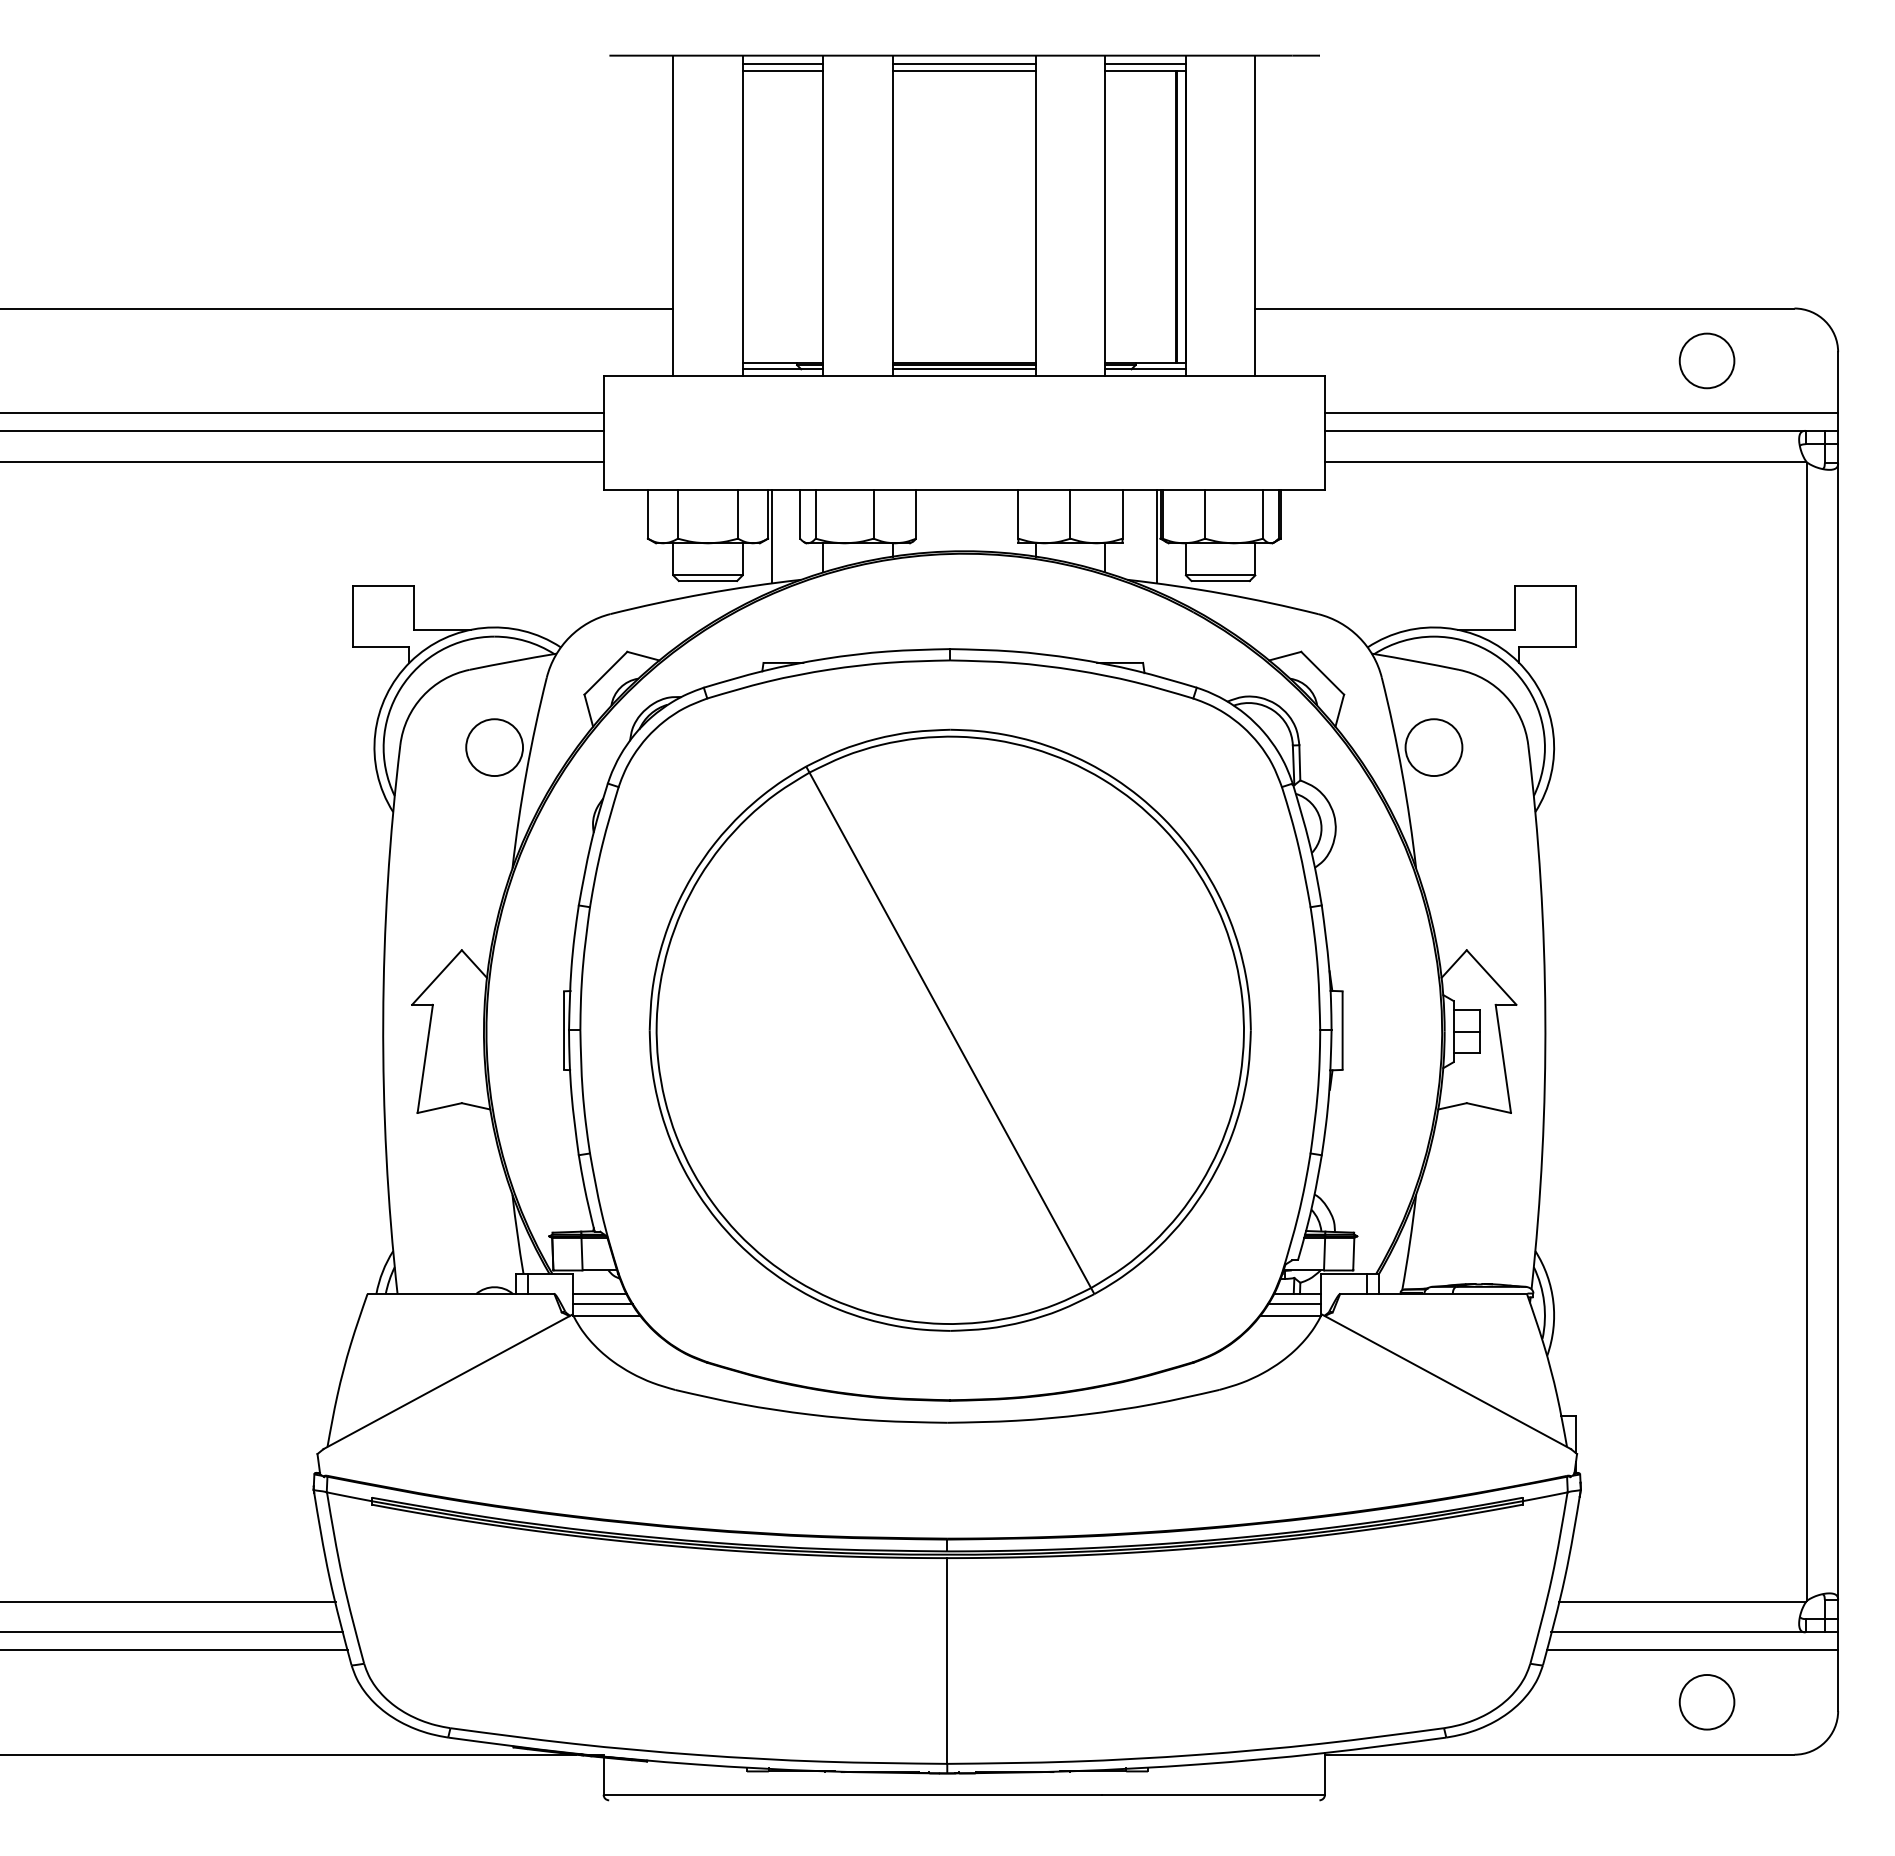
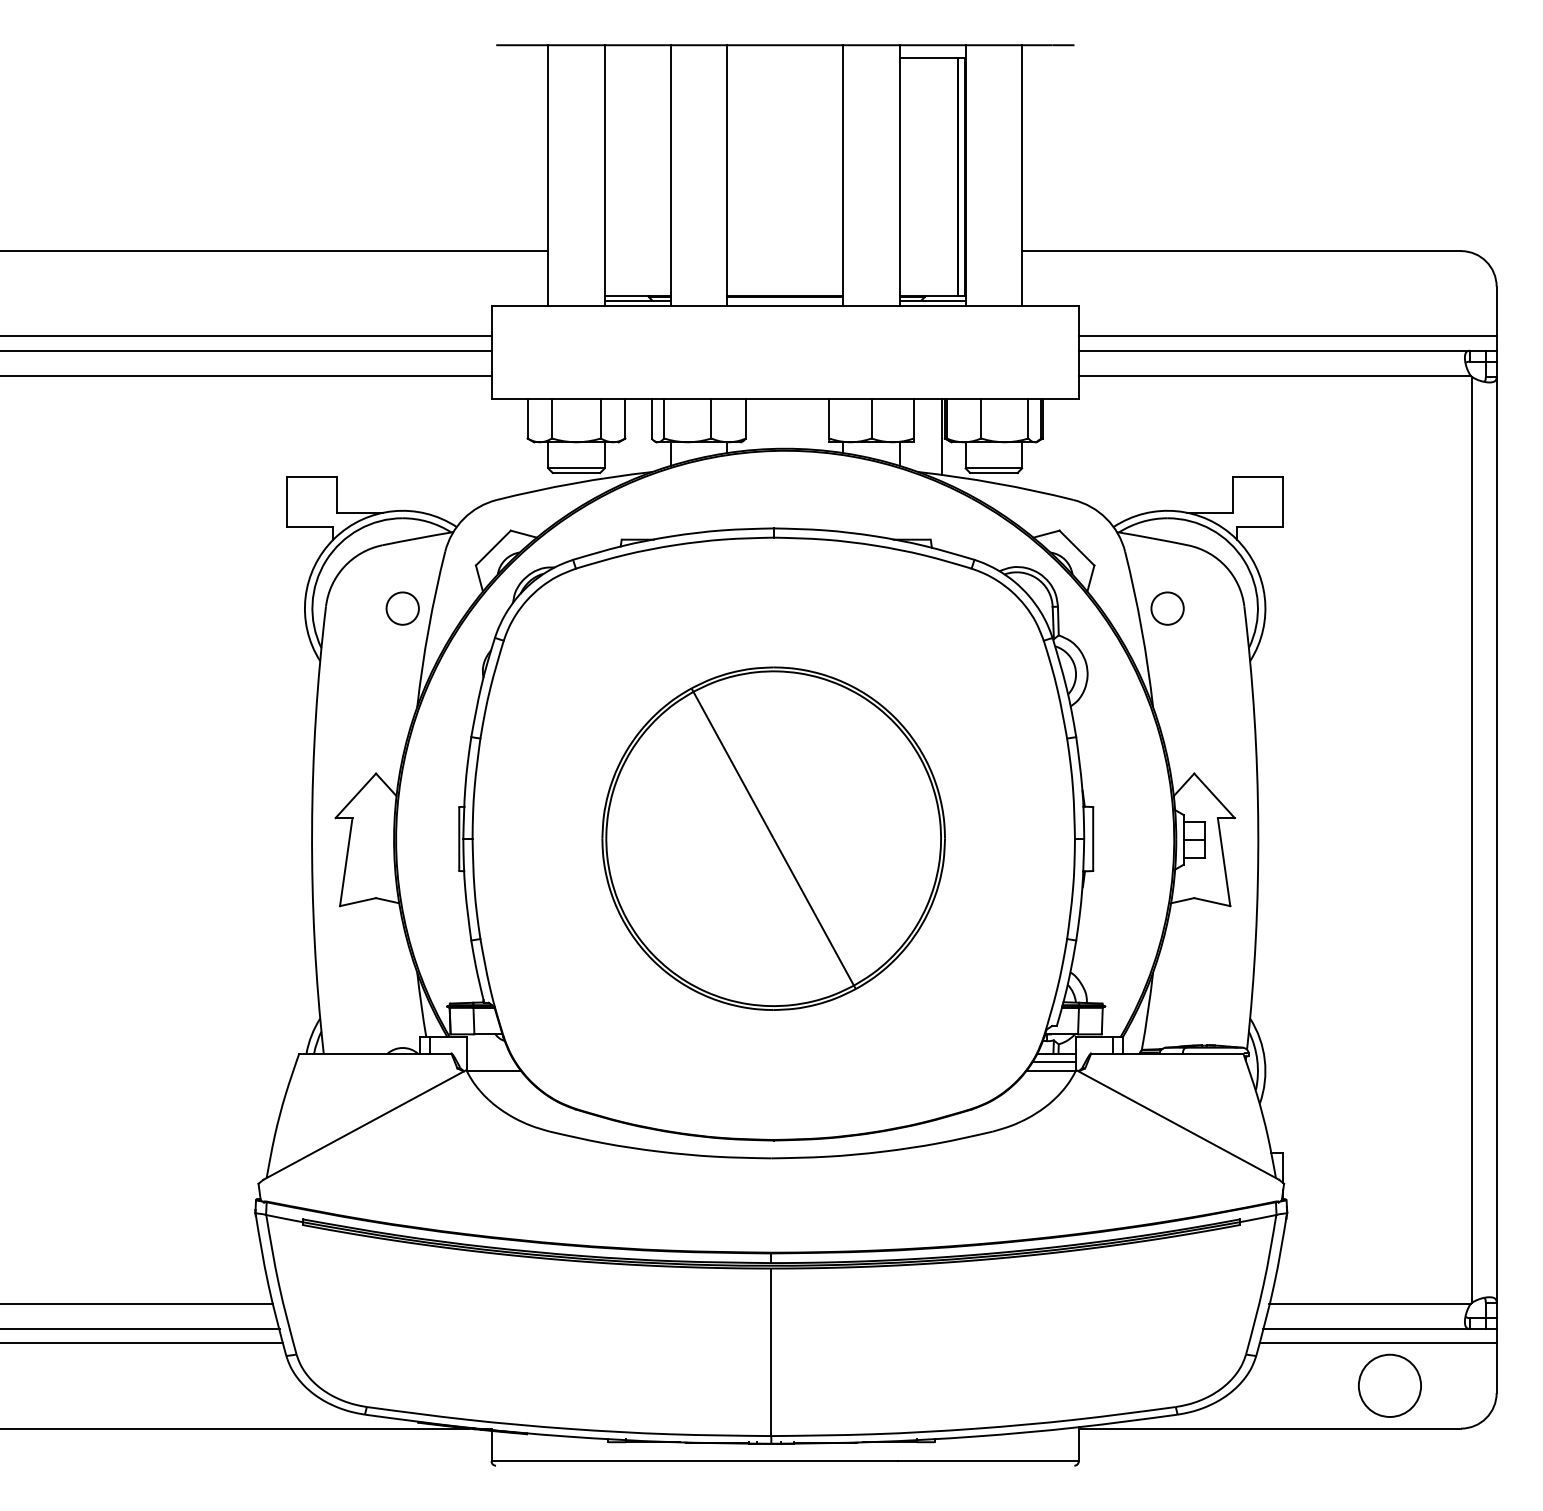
line: (782, 64) -> (637, 52), removed
line: (963, 64) -> (784, 52), removed
line: (1145, 64) -> (932, 52), removed
line: (782, 71) -> (637, 58), removed
line: (963, 71) -> (784, 58), removed
circle: (1706, 360) -> (1389, 293), removed
line: (963, 369) -> (784, 300), removed
line: (772, 536) -> (629, 436), removed
circle: (494, 747) -> (402, 608), size x0.7
circle: (1433, 747) -> (1167, 608), size x0.7
part: (949, 1029) -> (773, 838), size x0.7
line: (599, 1294) -> (488, 1053), removed
line: (602, 1304) -> (490, 1062), removed
circle: (1706, 1702) -> (1389, 1386), size x1.4

